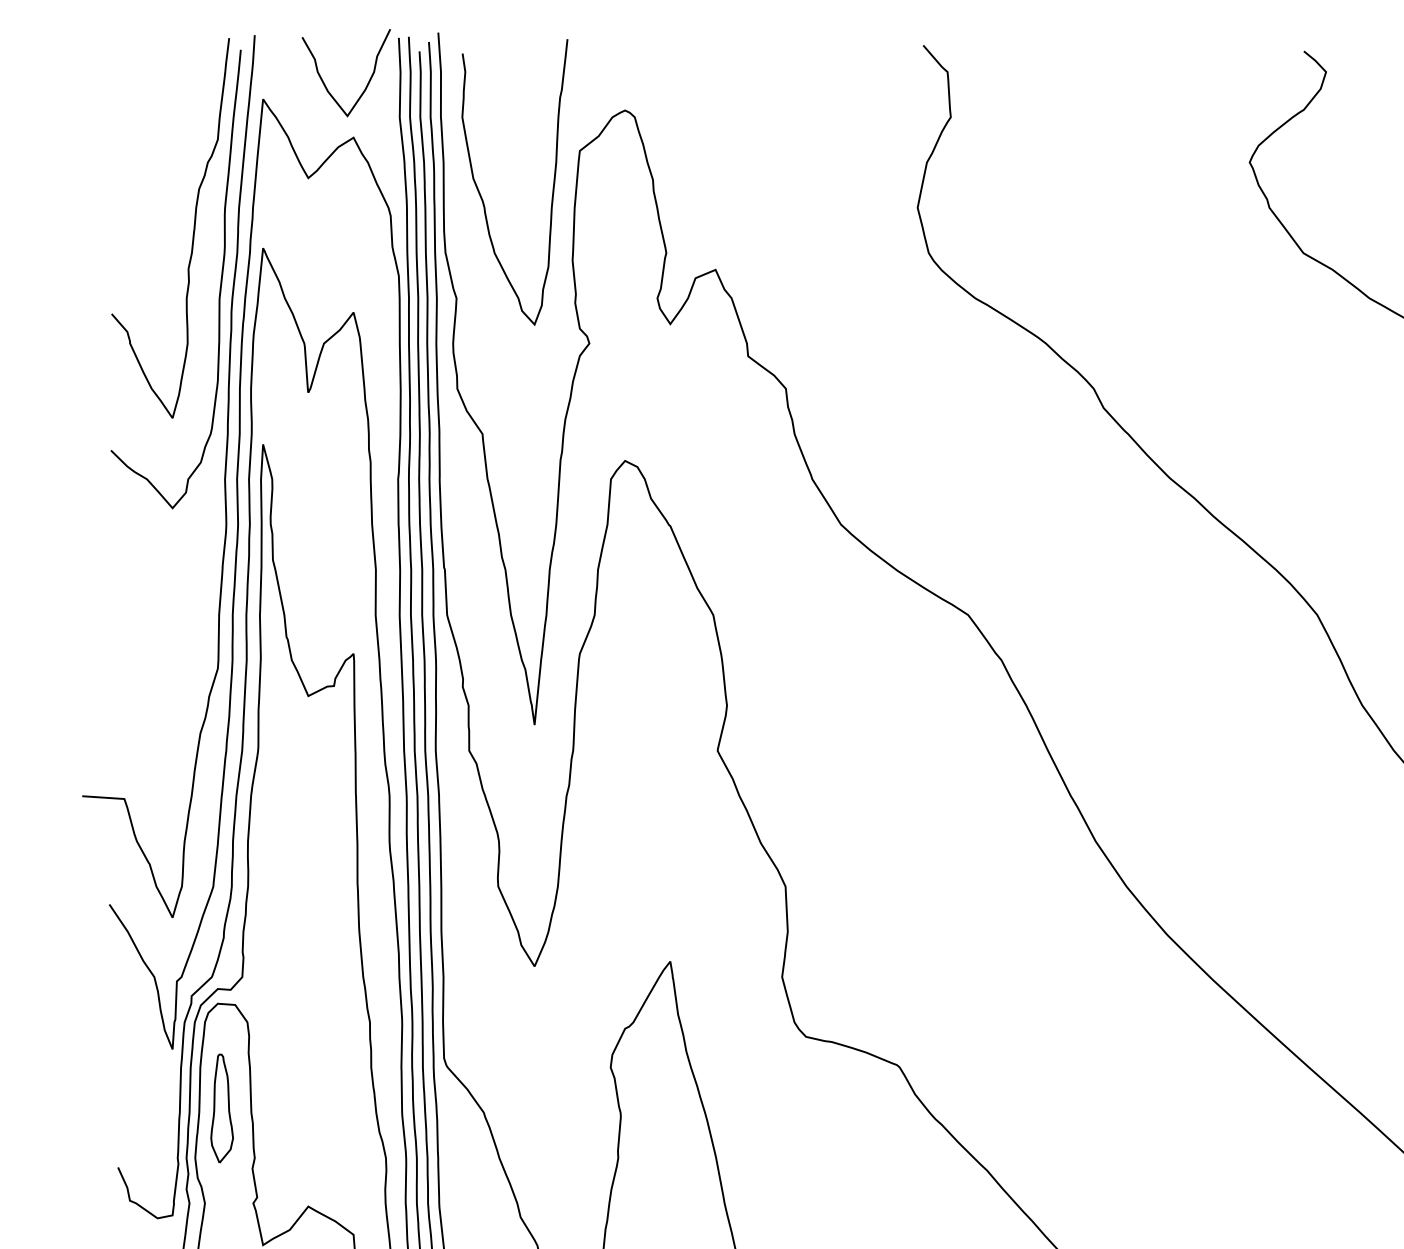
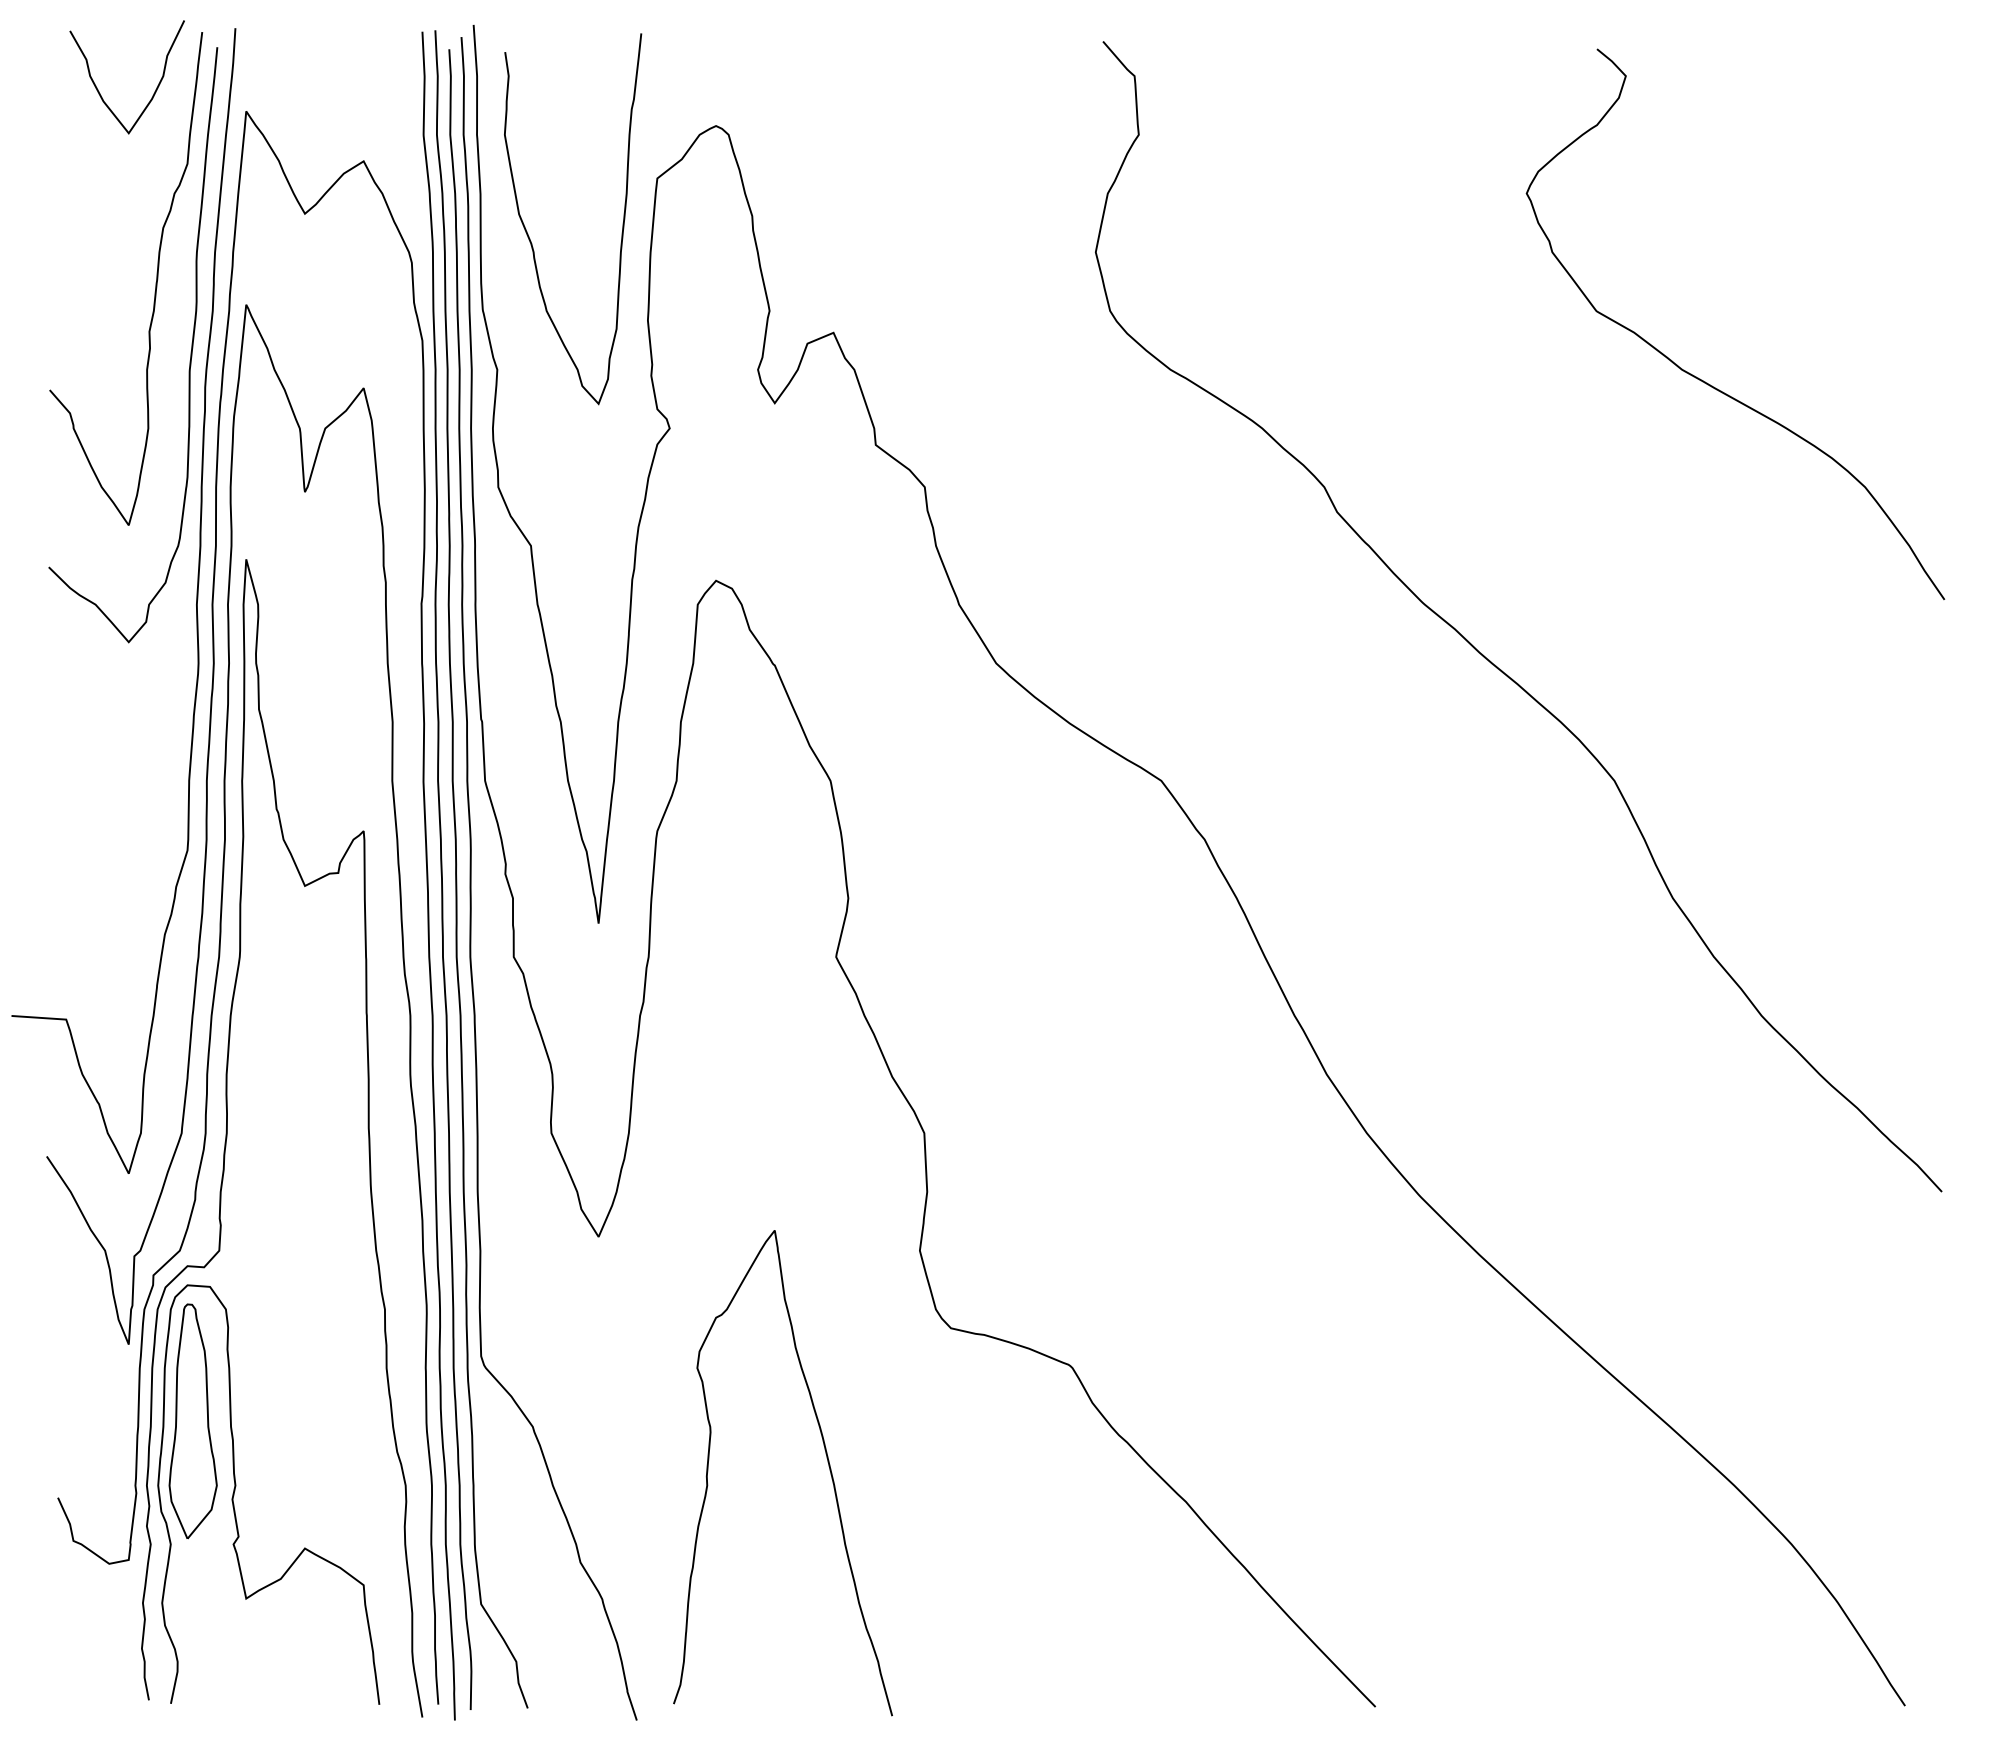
curve: (324, 83) -> (99, 91), moved
part: (221, 1108) -> (192, 1421), size x1.67

